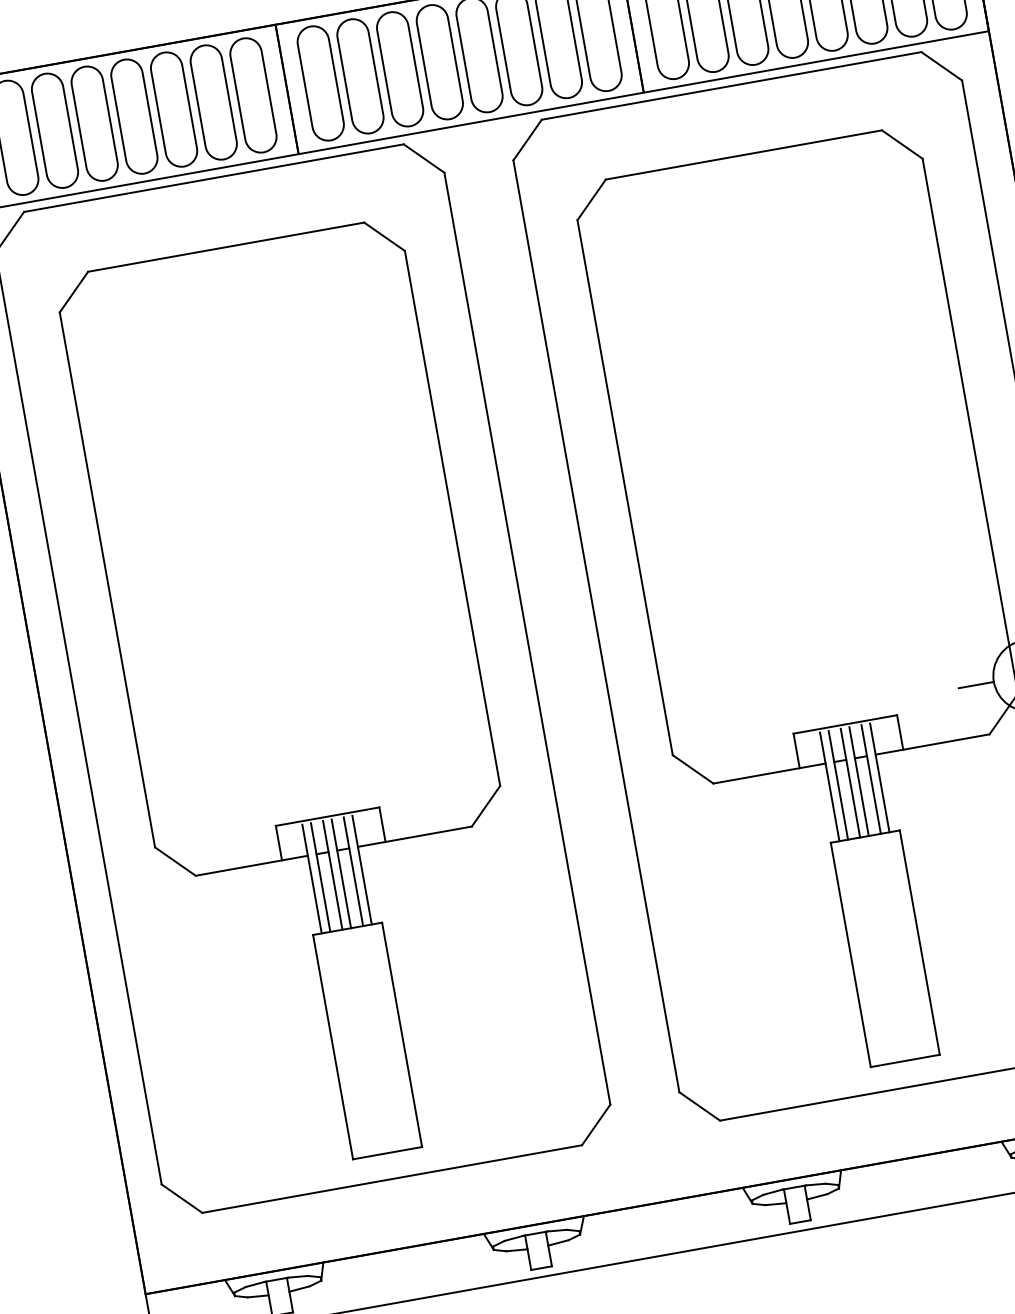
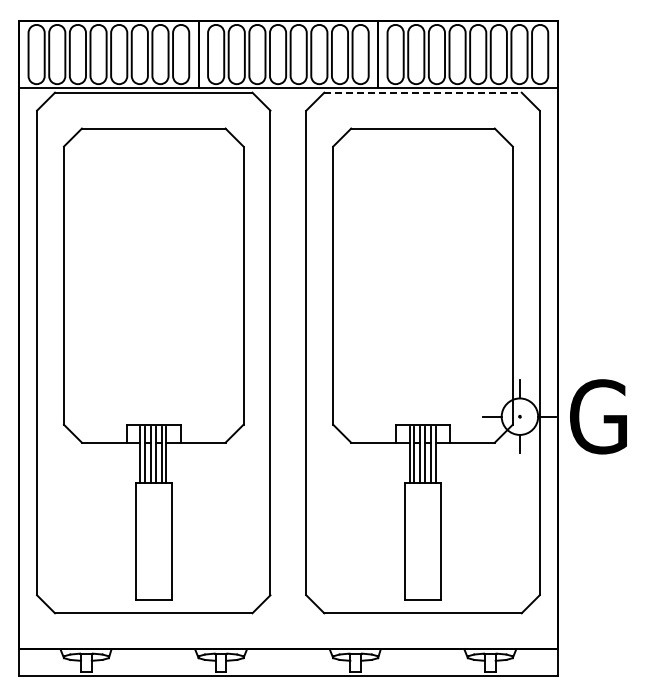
line: (732, 85) -> (423, 92), solid -> dashed

